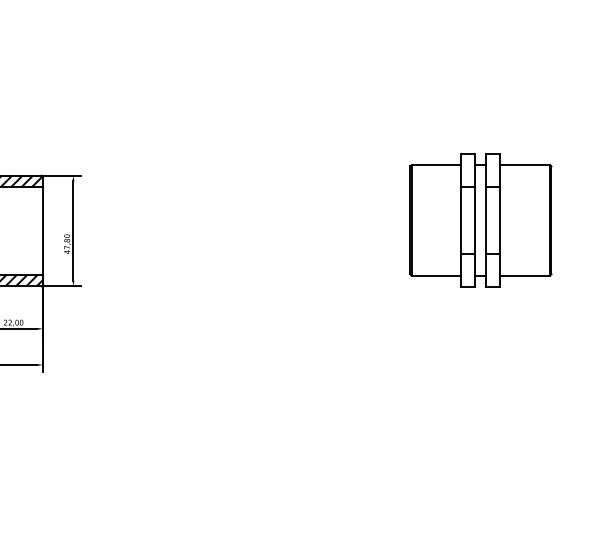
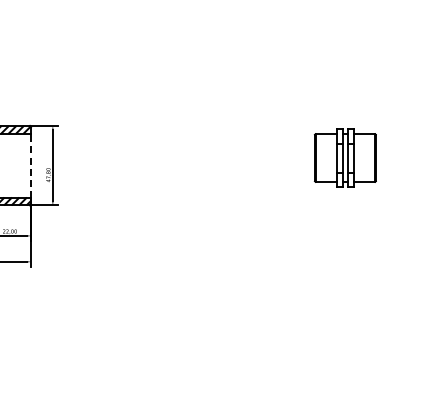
part: (480, 219) -> (345, 157), size x0.6
line: (43, 230) -> (31, 165), solid -> dashed

